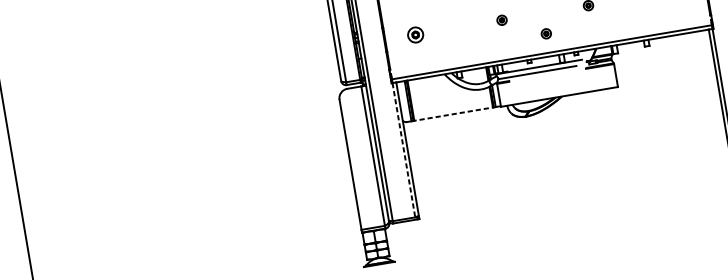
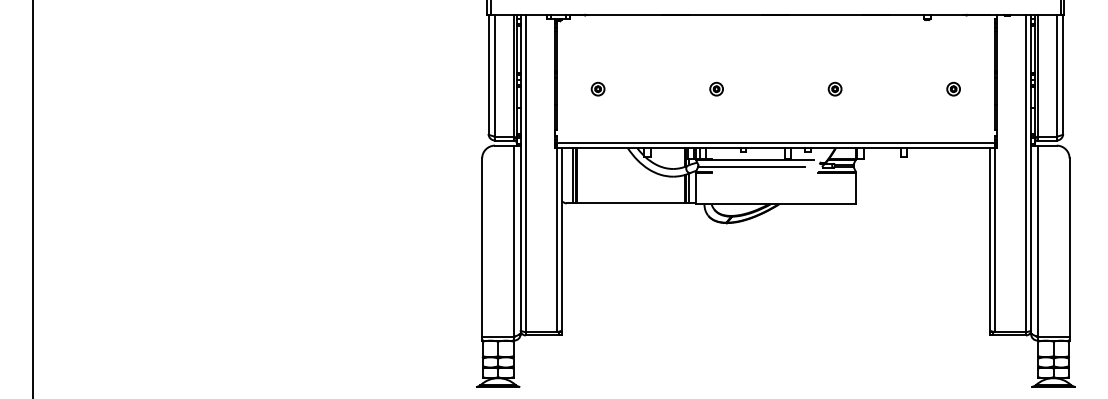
part: (546, 33) -> (772, 116), removed
part: (415, 34) -> (597, 88), size x0.62
line: (453, 114) -> (630, 203), dashed -> solid
line: (403, 150) -> (556, 240), dashed -> solid

